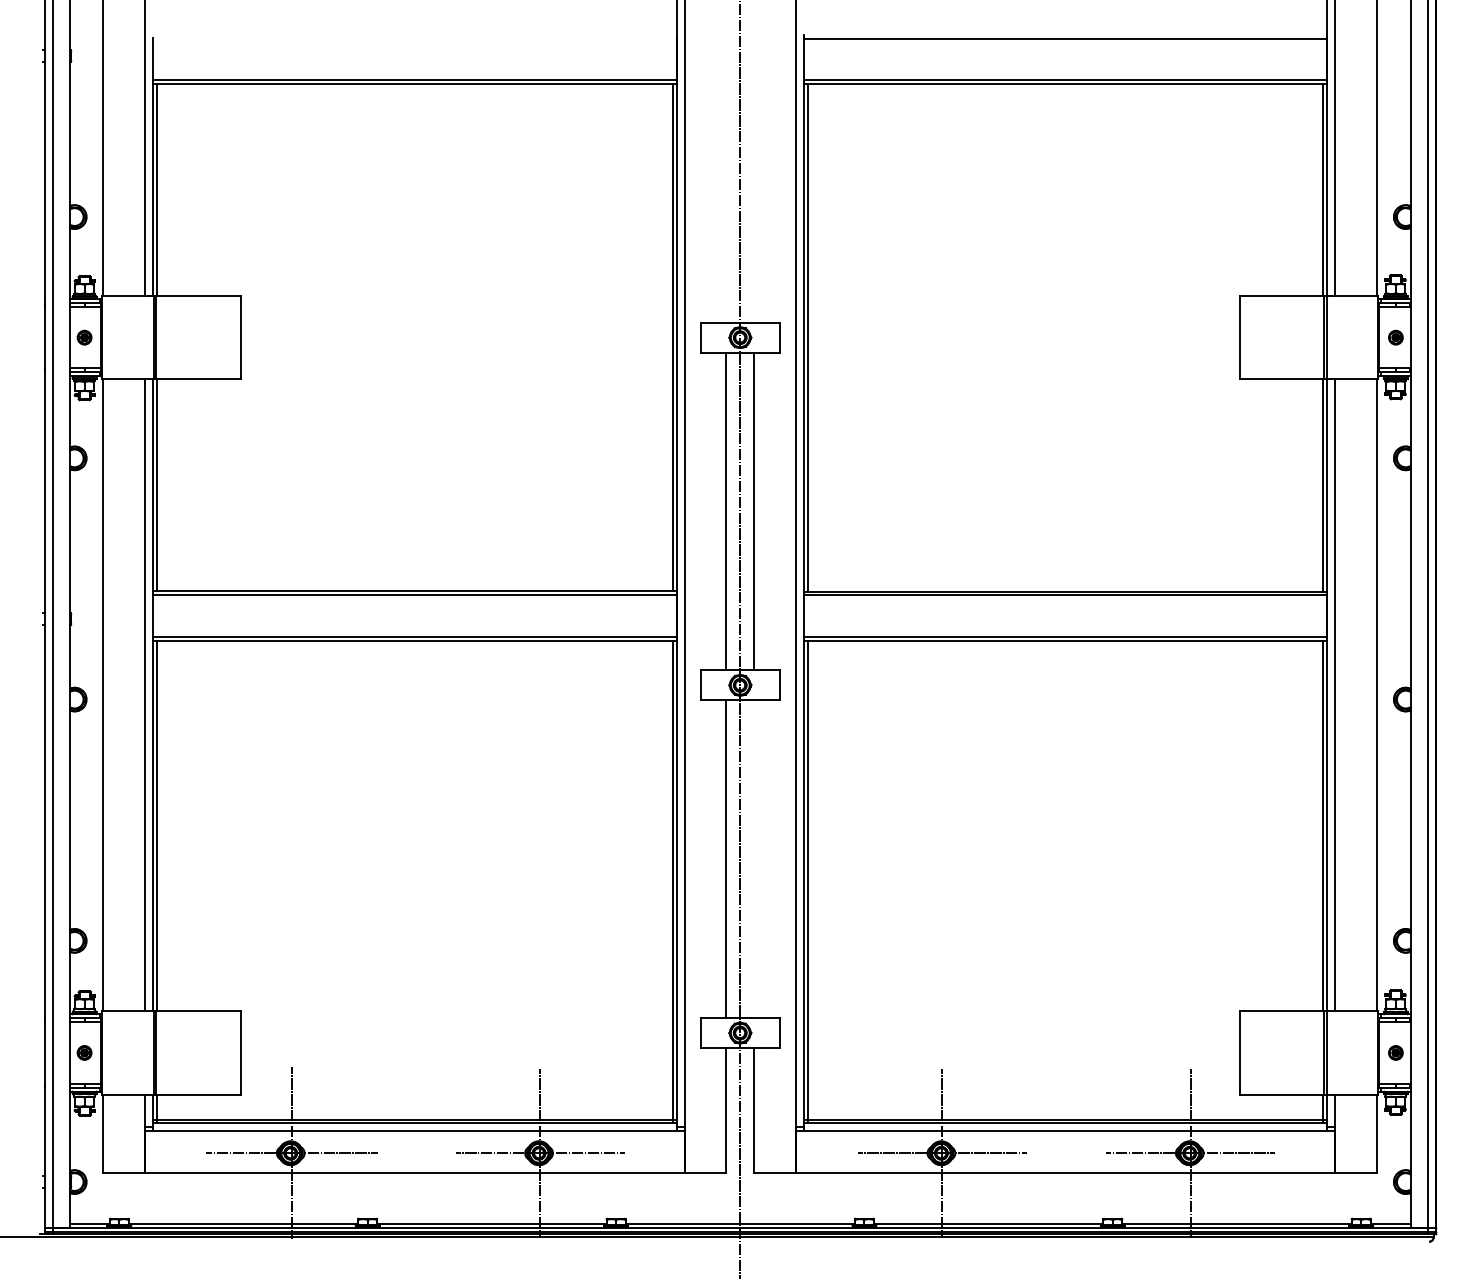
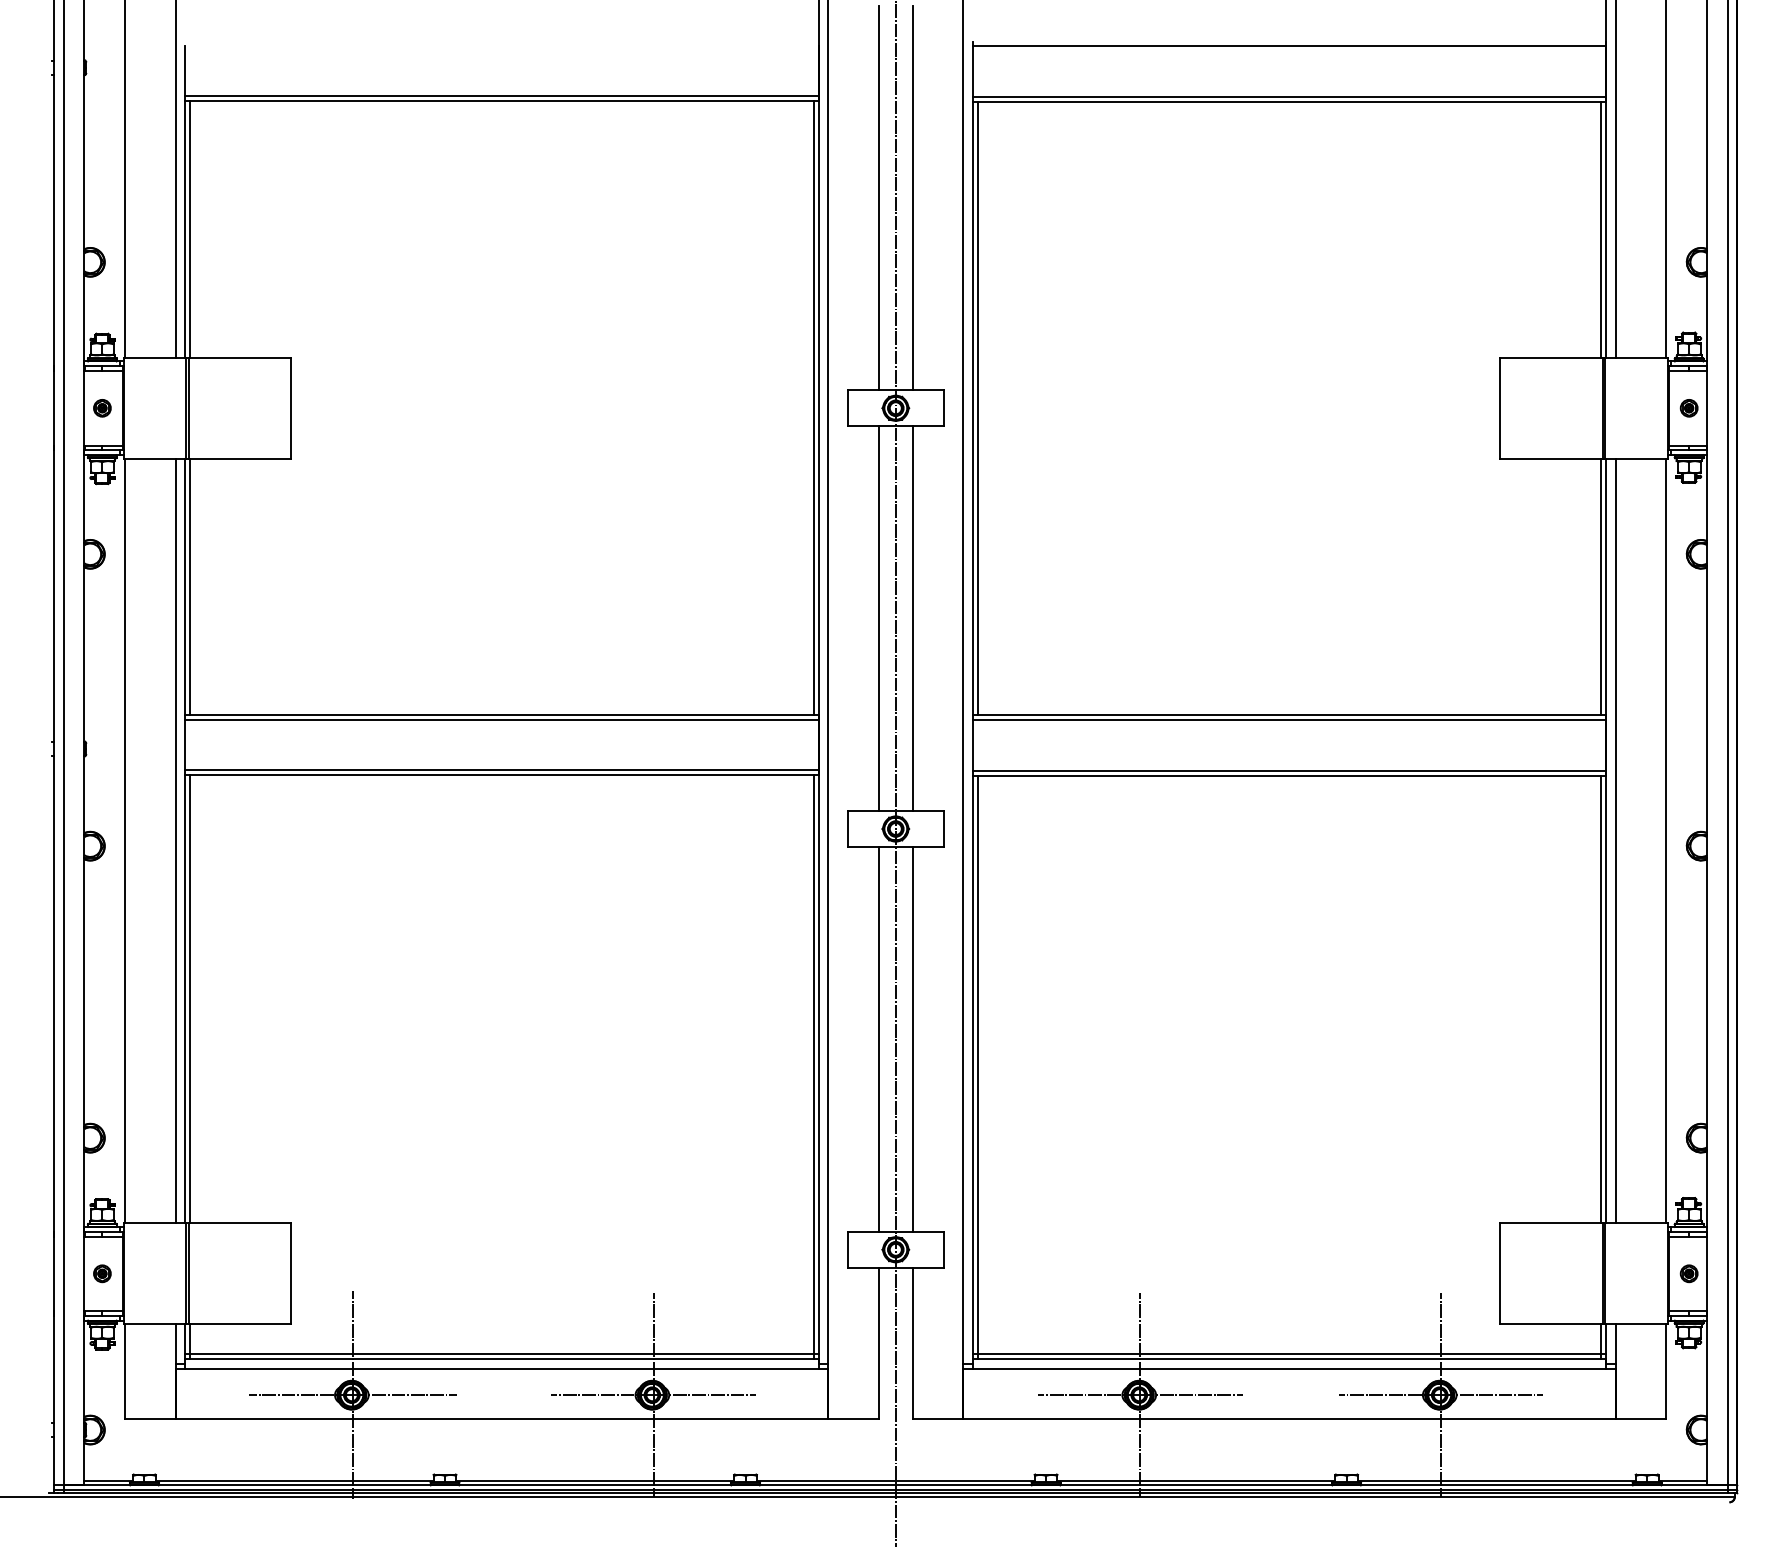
line: (725, 163) -> (878, 197), added
line: (754, 163) -> (912, 197), added
line: (754, 859) -> (912, 1039), added

